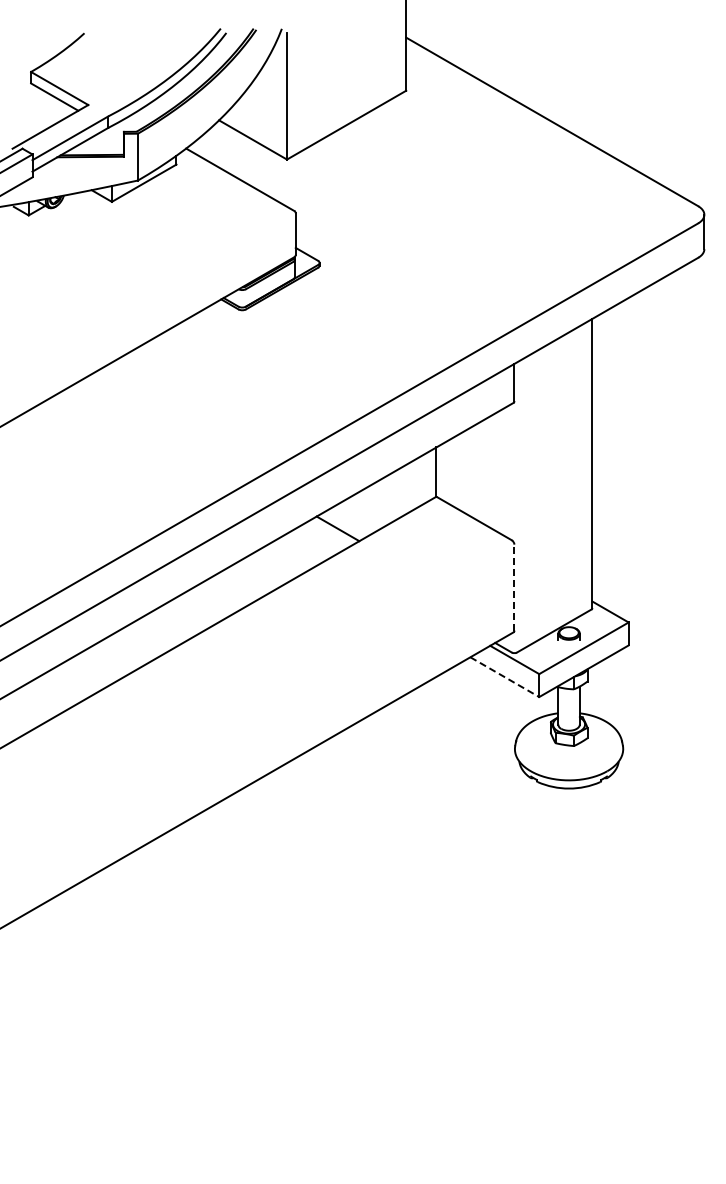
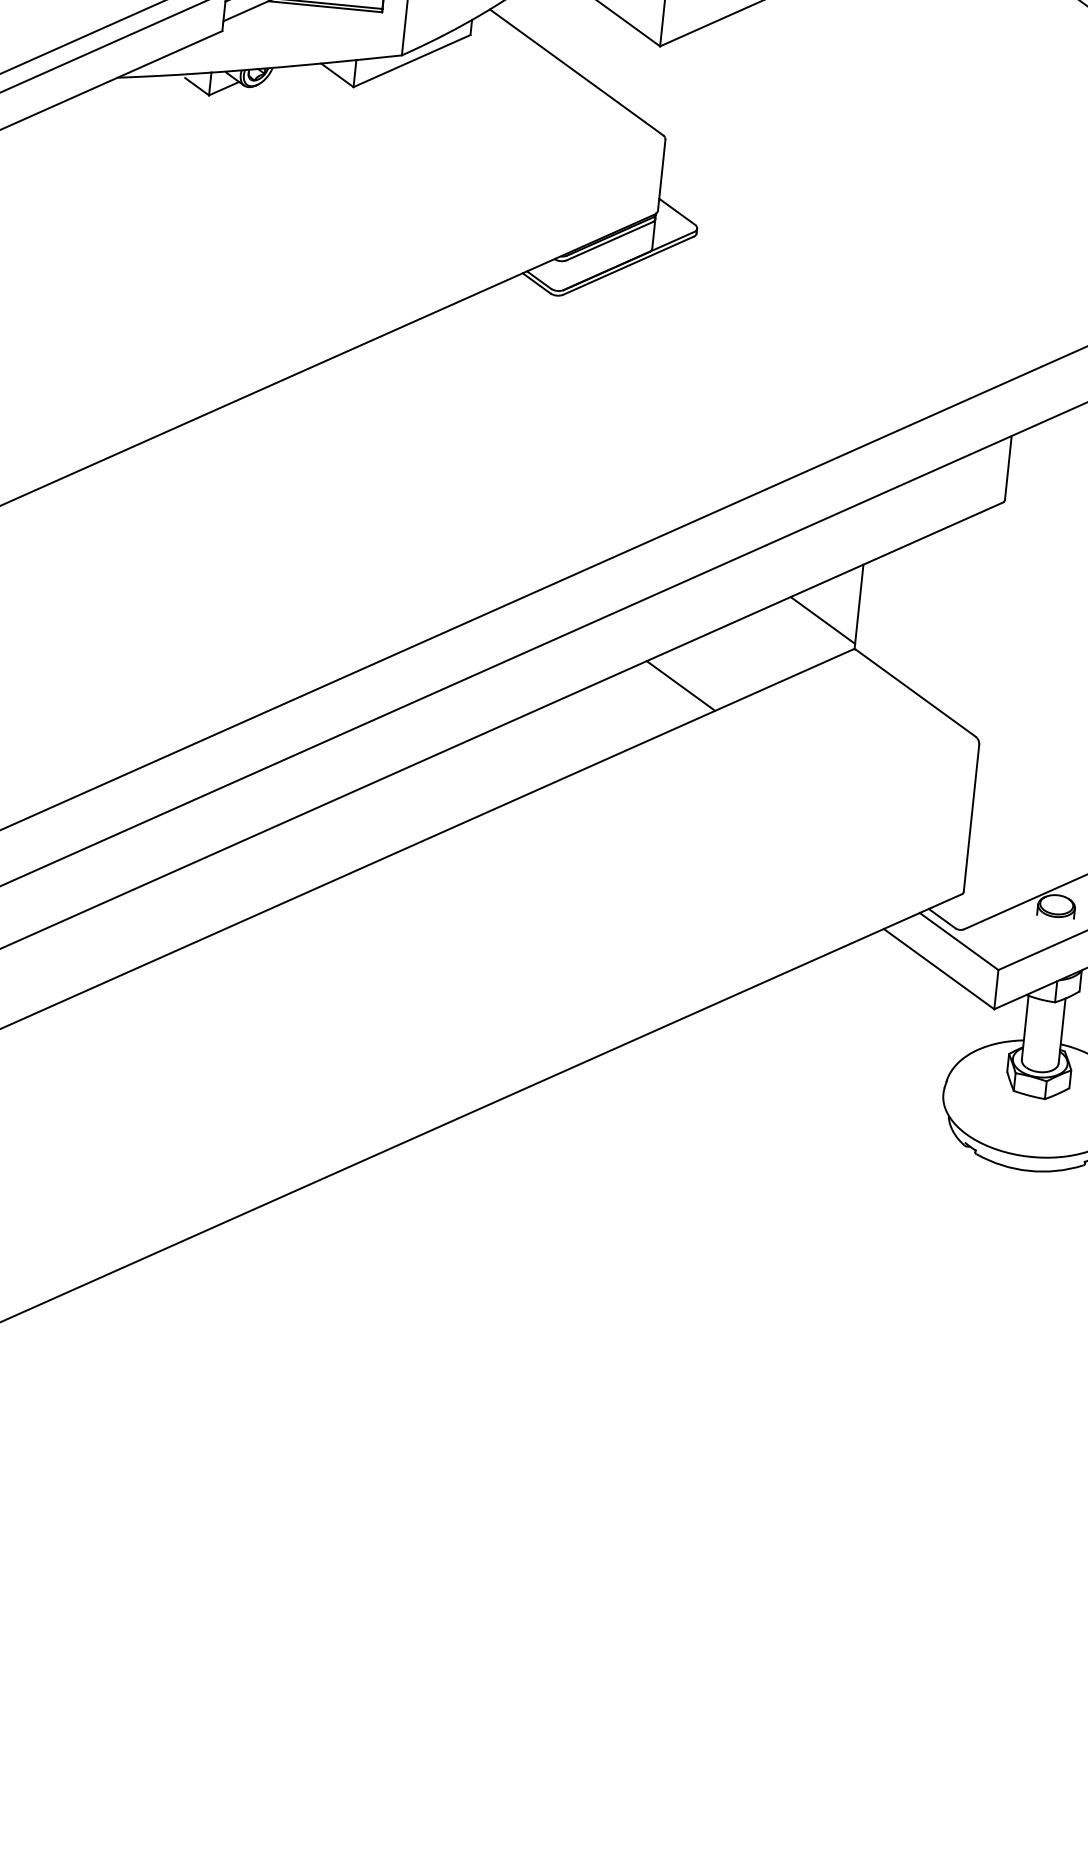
line: (416, 481) -> (823, 619), added
line: (514, 587) -> (971, 817), dashed -> solid
line: (504, 677) -> (938, 969), dashed -> solid

